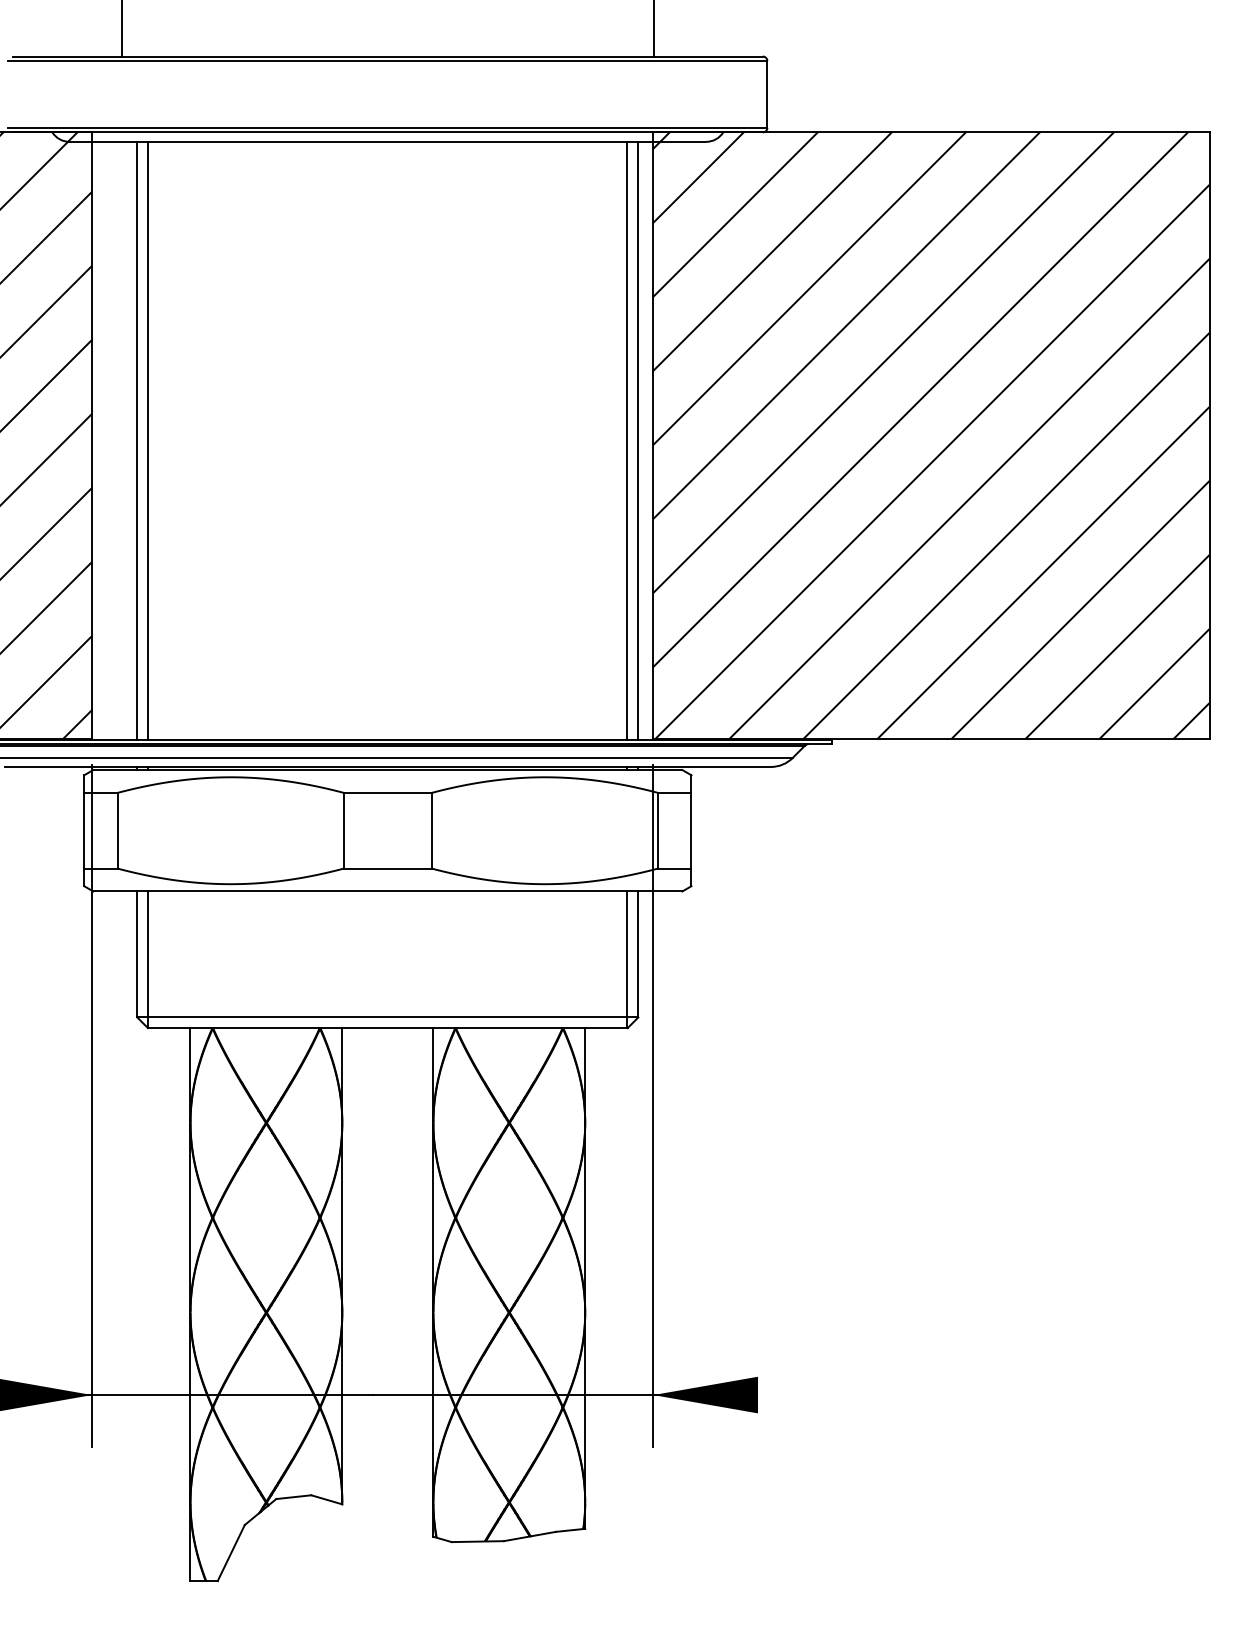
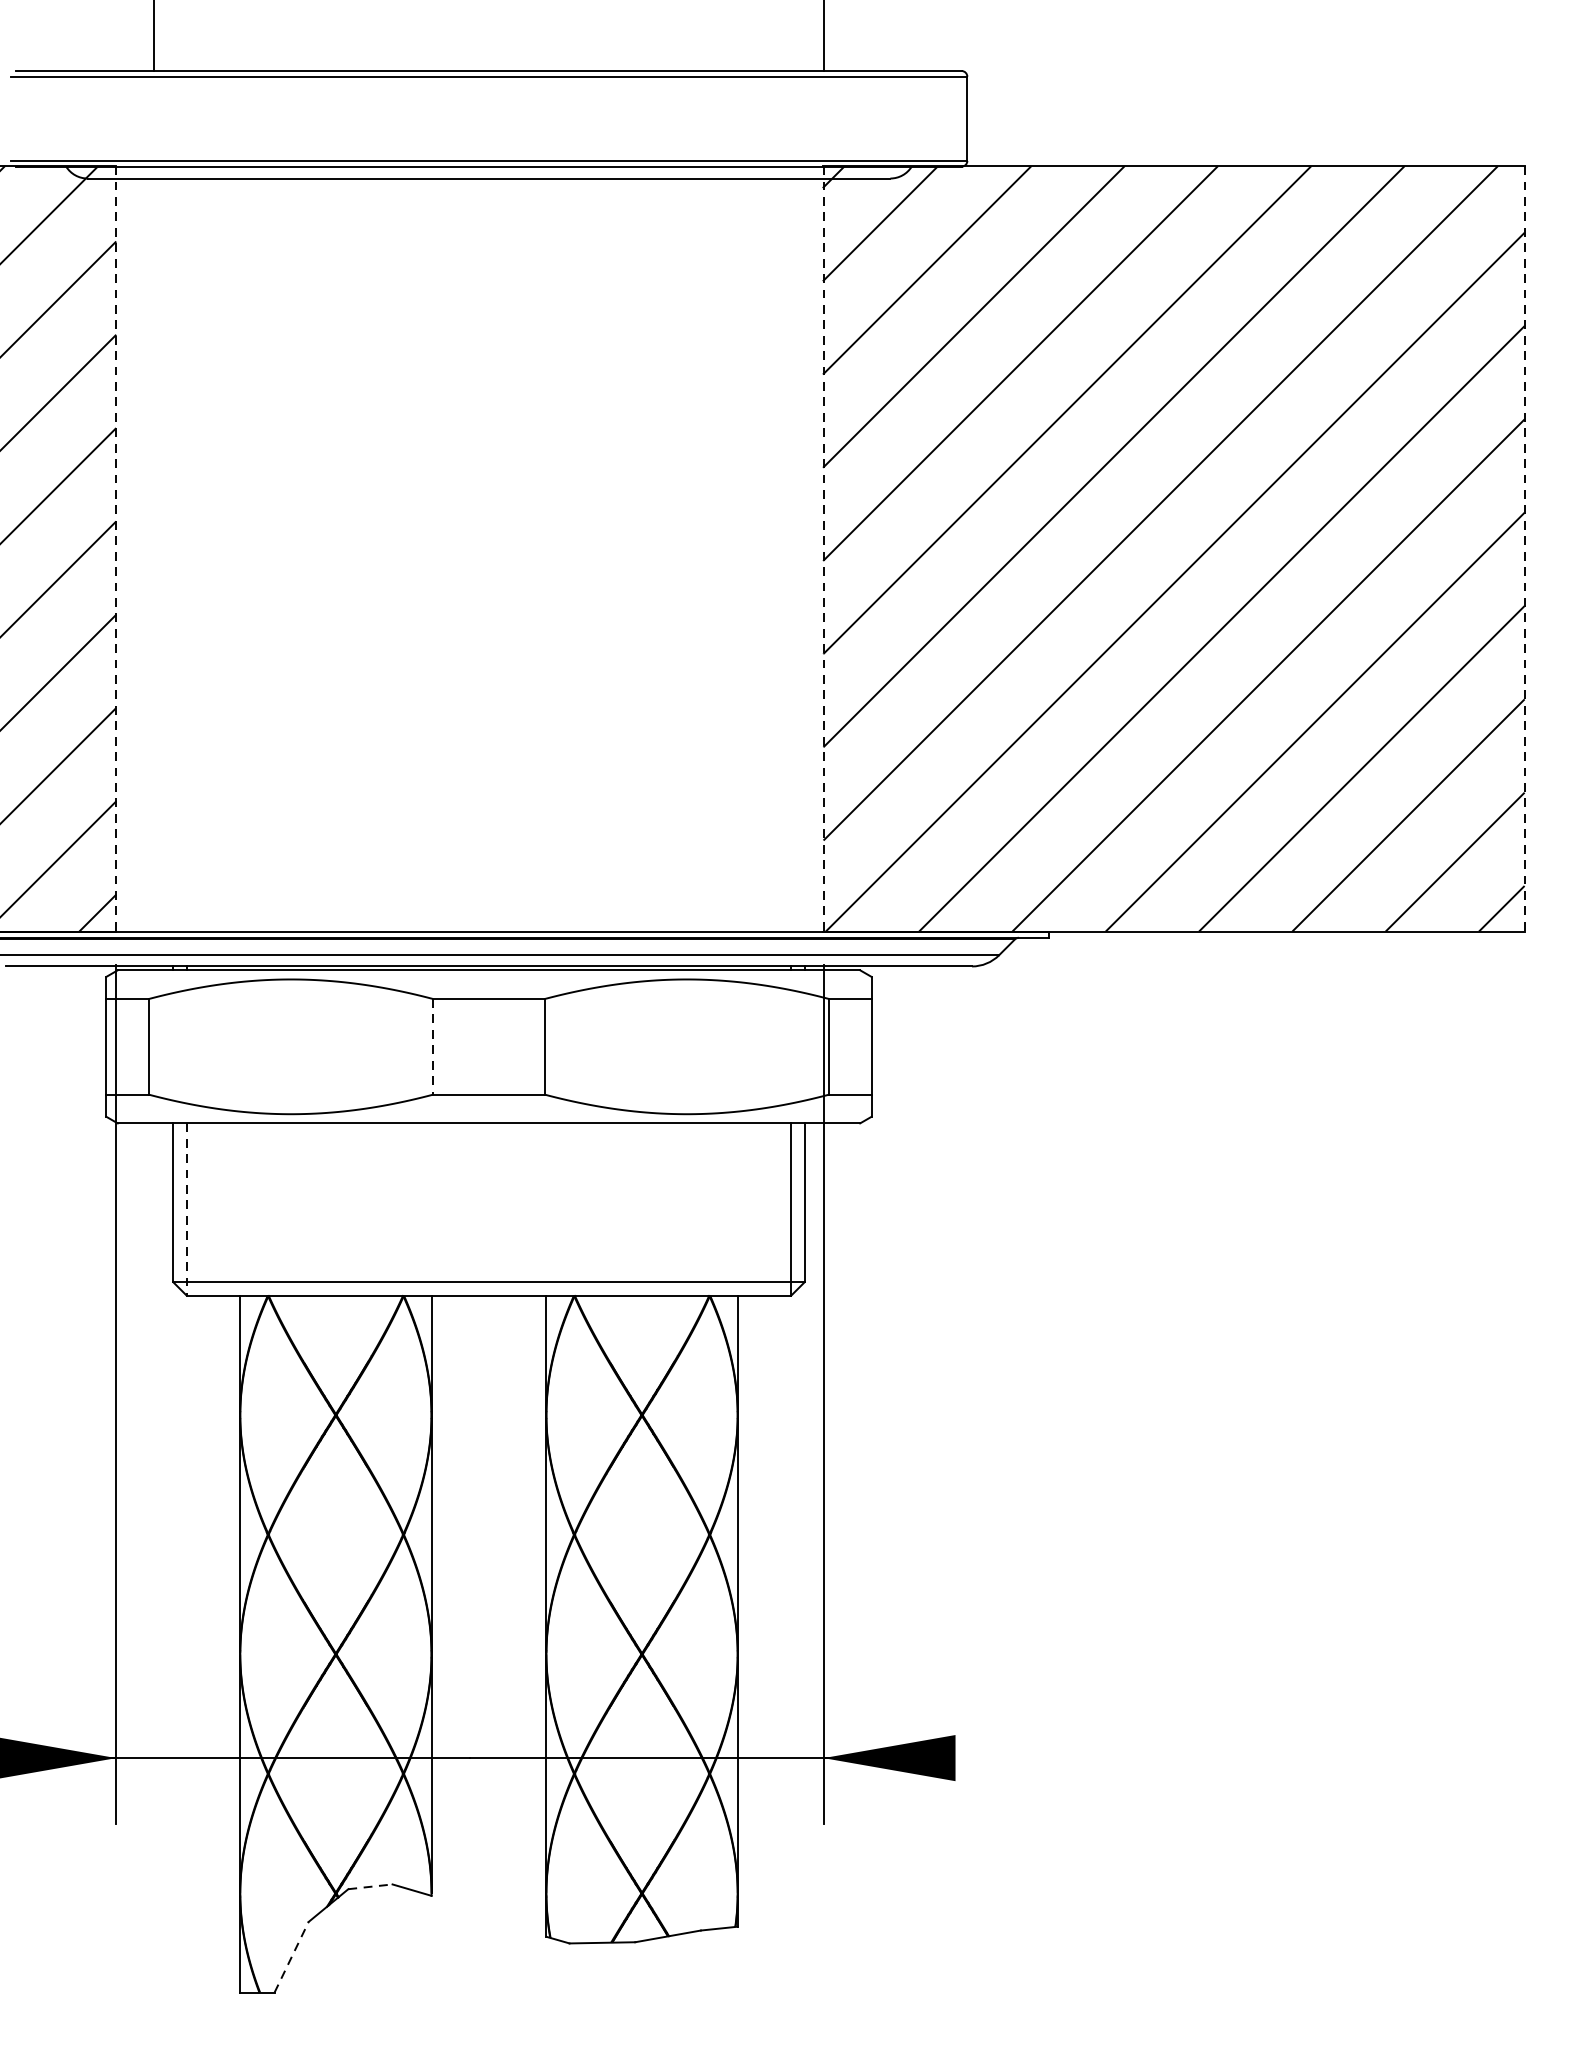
line: (92, 435) -> (116, 548), solid -> dashed
line: (653, 435) -> (823, 548), solid -> dashed
line: (1209, 435) -> (1524, 548), solid -> dashed
line: (137, 440) -> (173, 554), removed
line: (148, 440) -> (187, 554), removed
line: (627, 440) -> (791, 554), removed
line: (638, 440) -> (804, 554), removed
line: (343, 830) -> (433, 1046), solid -> dashed
line: (148, 960) -> (187, 1210), solid -> dashed
line: (293, 1497) -> (370, 1887), solid -> dashed
line: (231, 1552) -> (291, 1956), solid -> dashed

